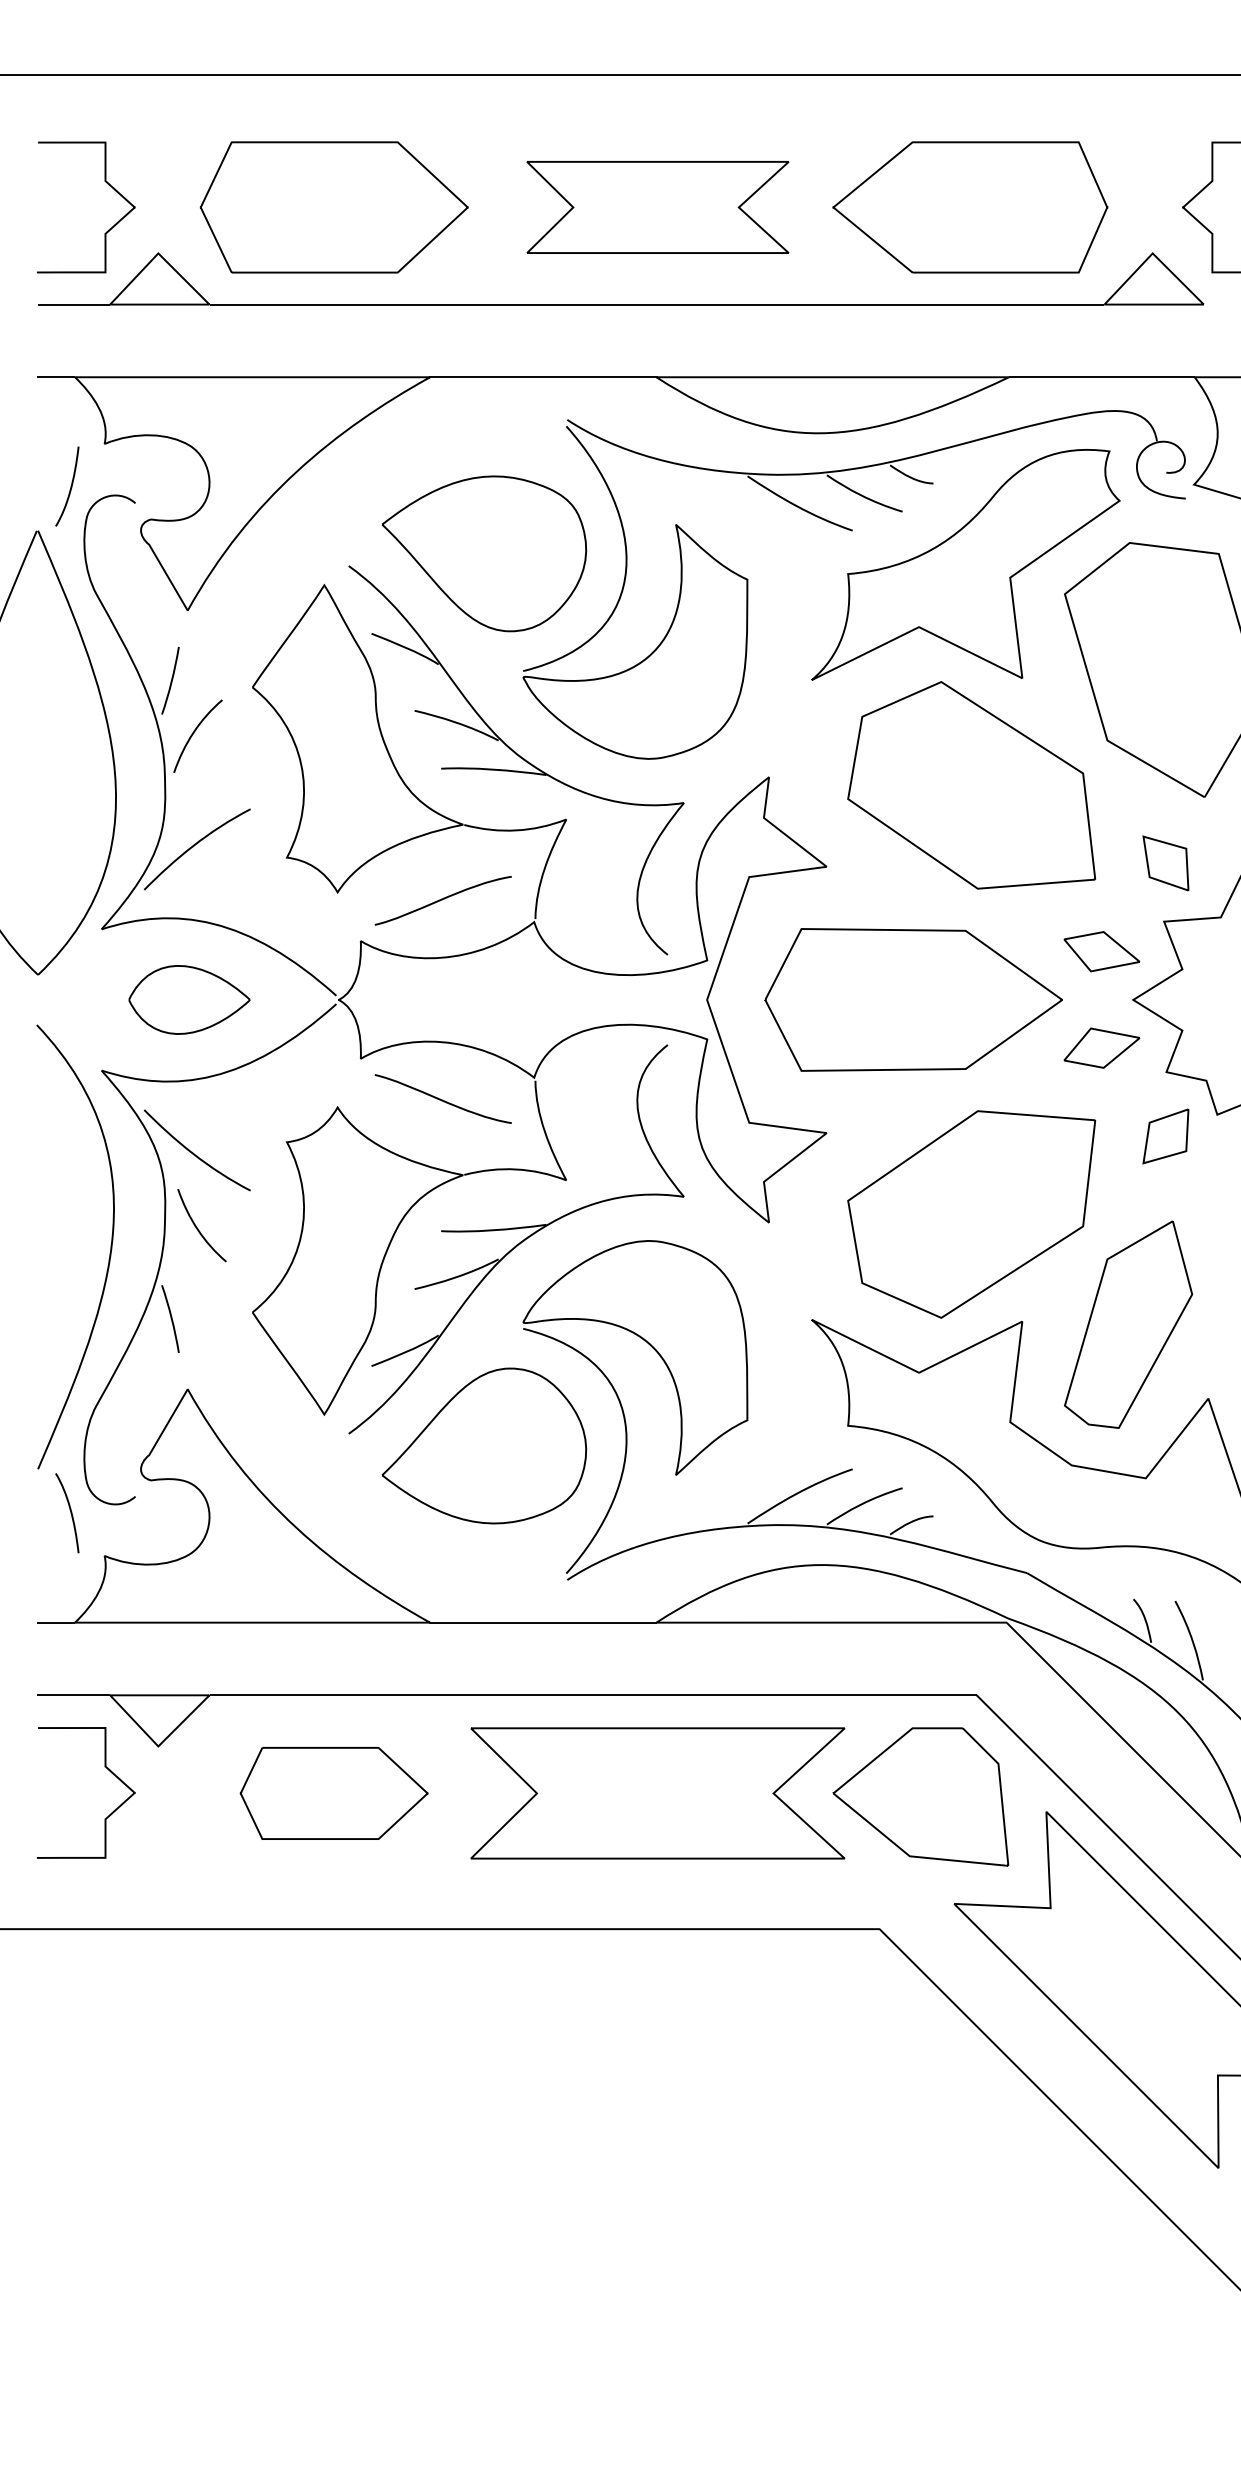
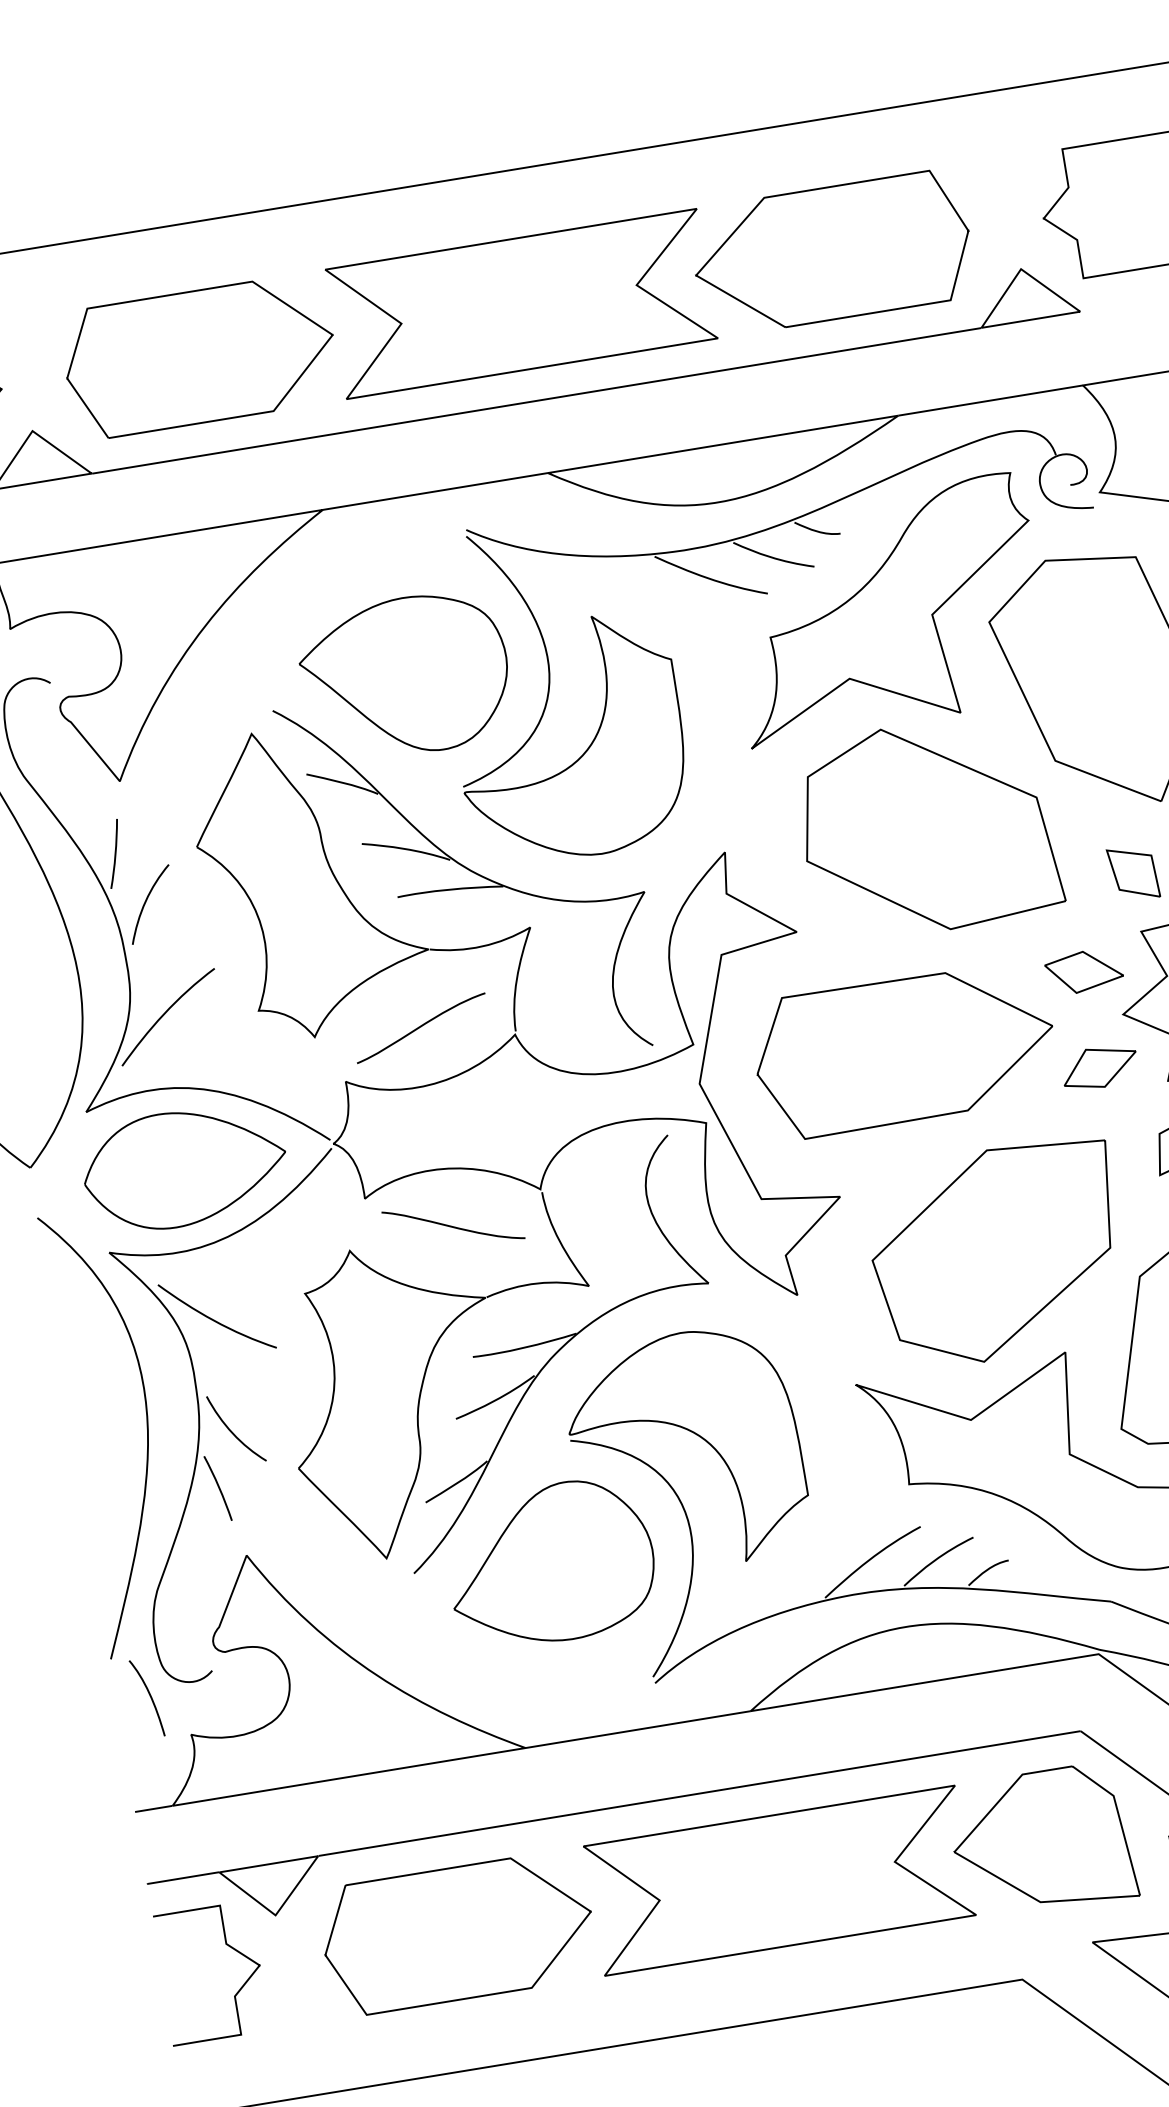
part: (657, 207) -> (521, 304), size x1.43
part: (189, 999) -> (184, 1167), size x1.67
curve: (198, 1228) -> (233, 1432), moved
part: (333, 1793) -> (457, 1933), size x1.43

